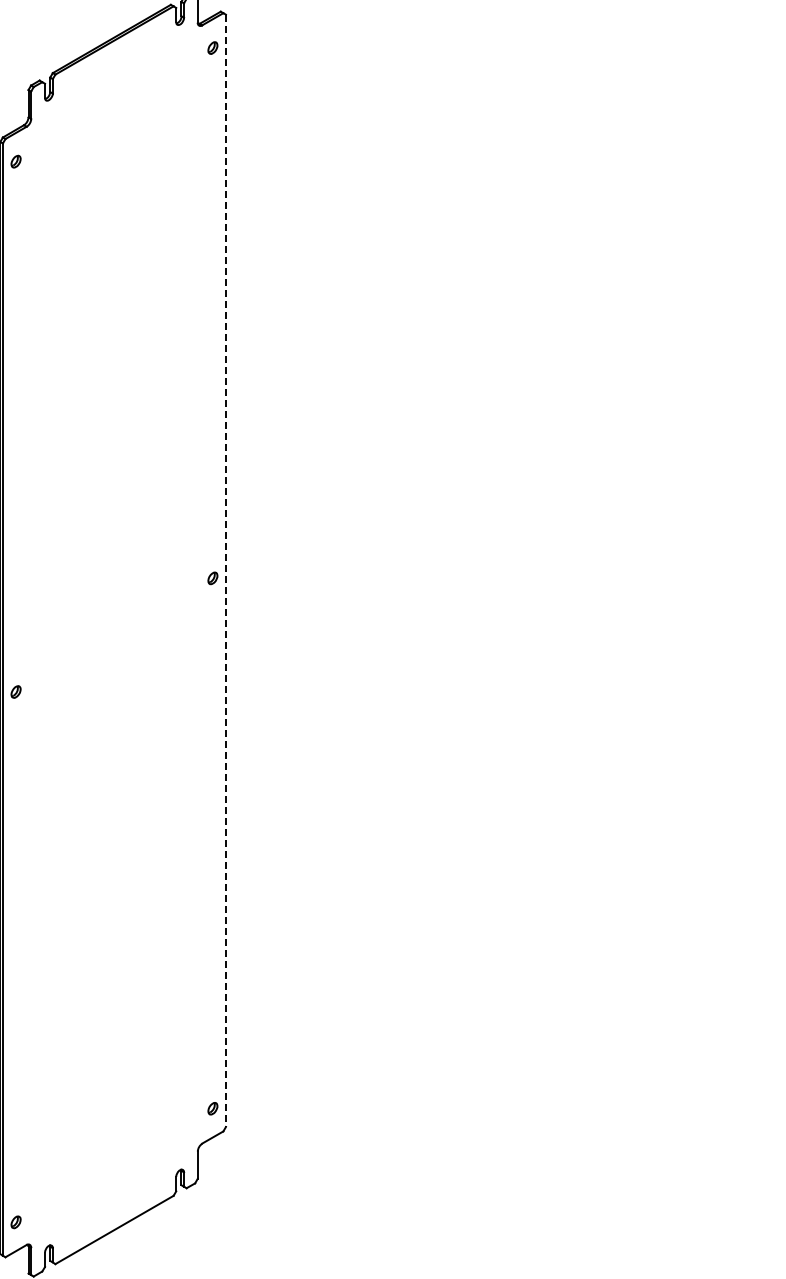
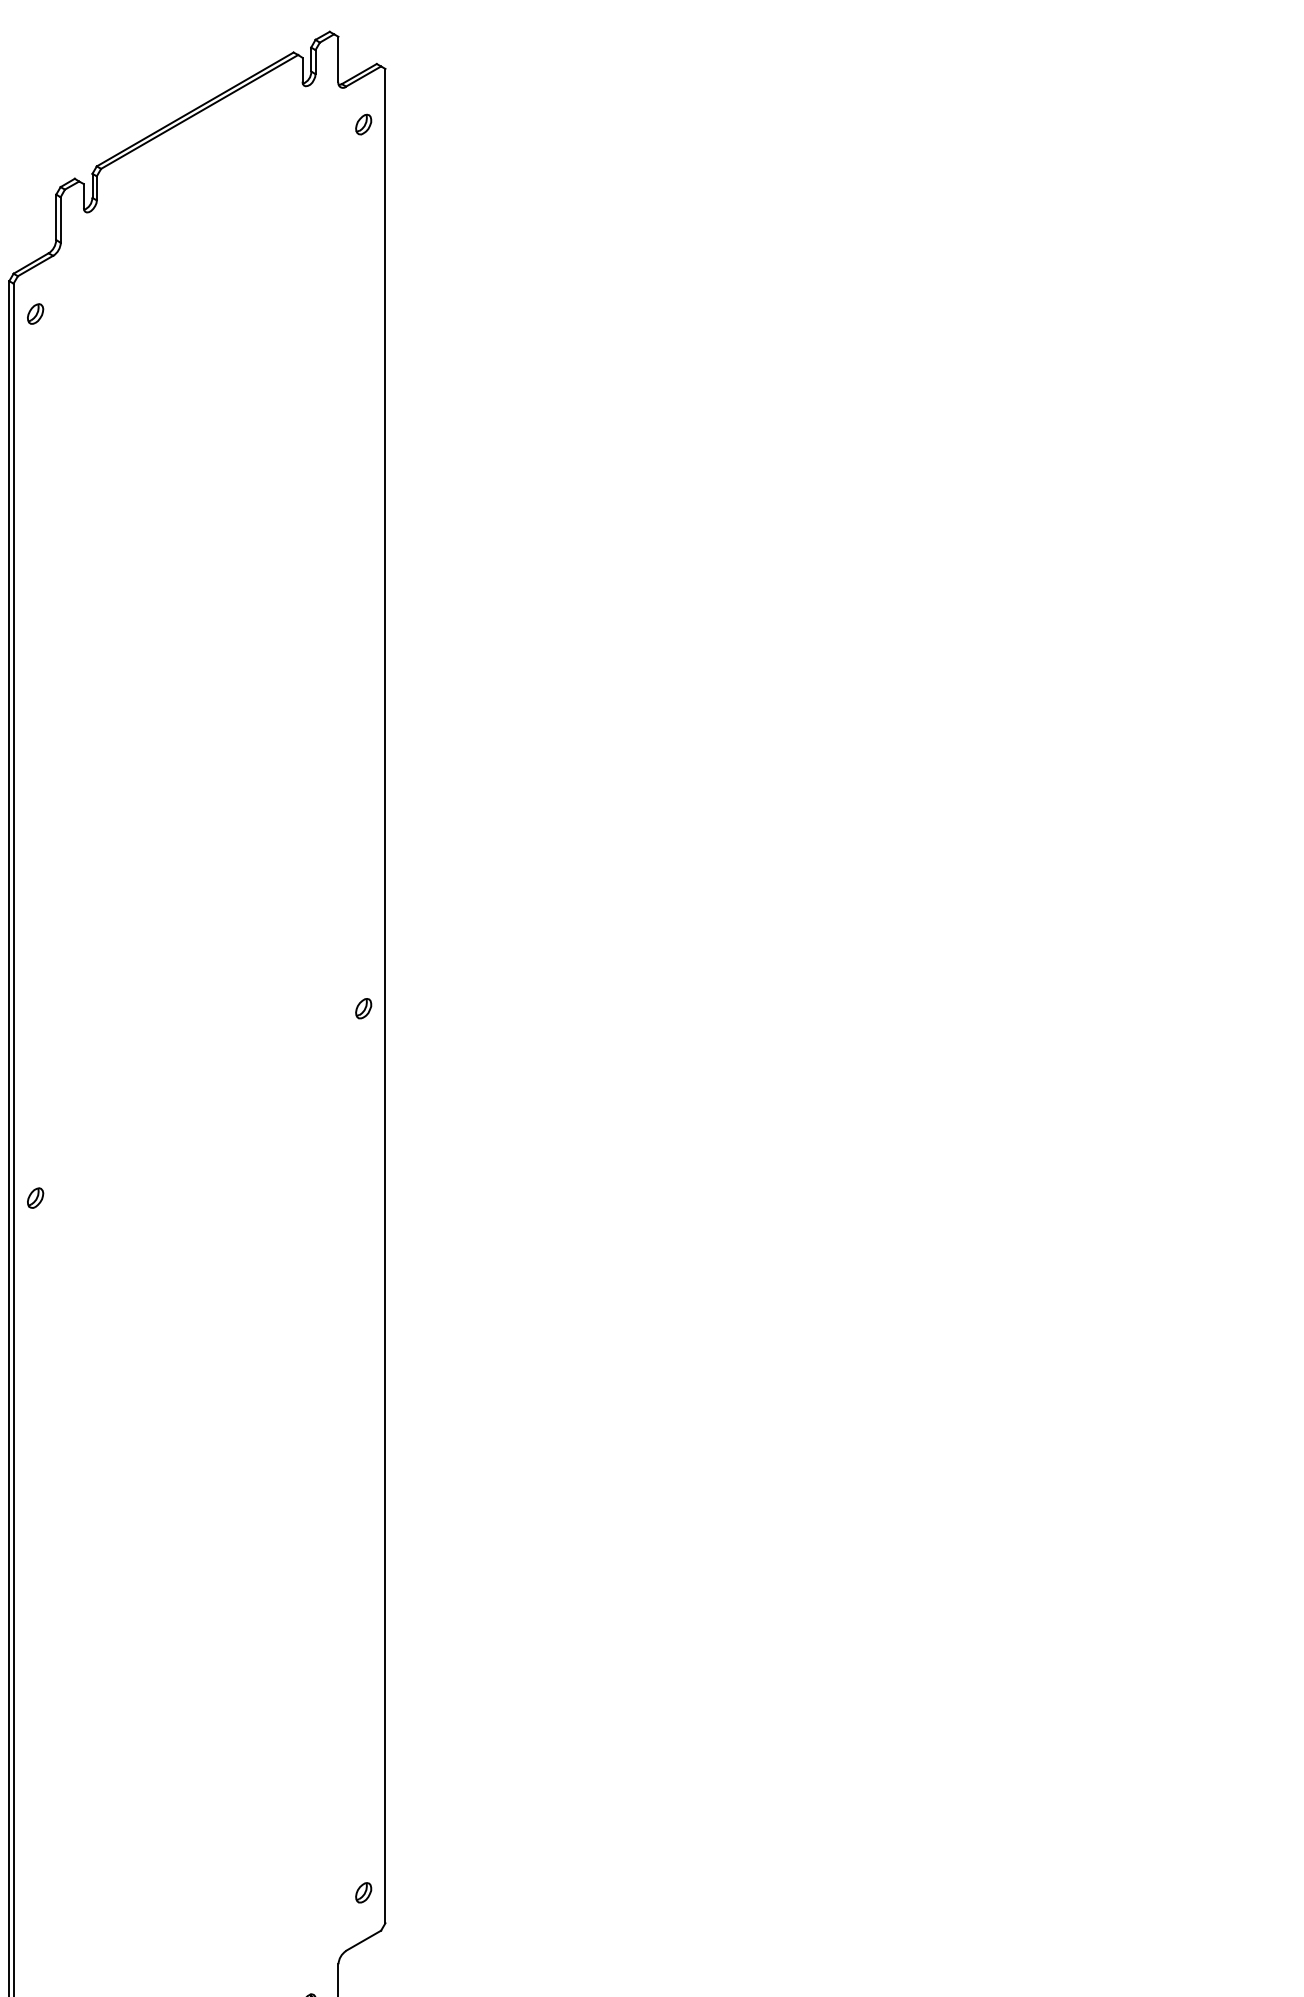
line: (225, 571) -> (384, 997), dashed -> solid

